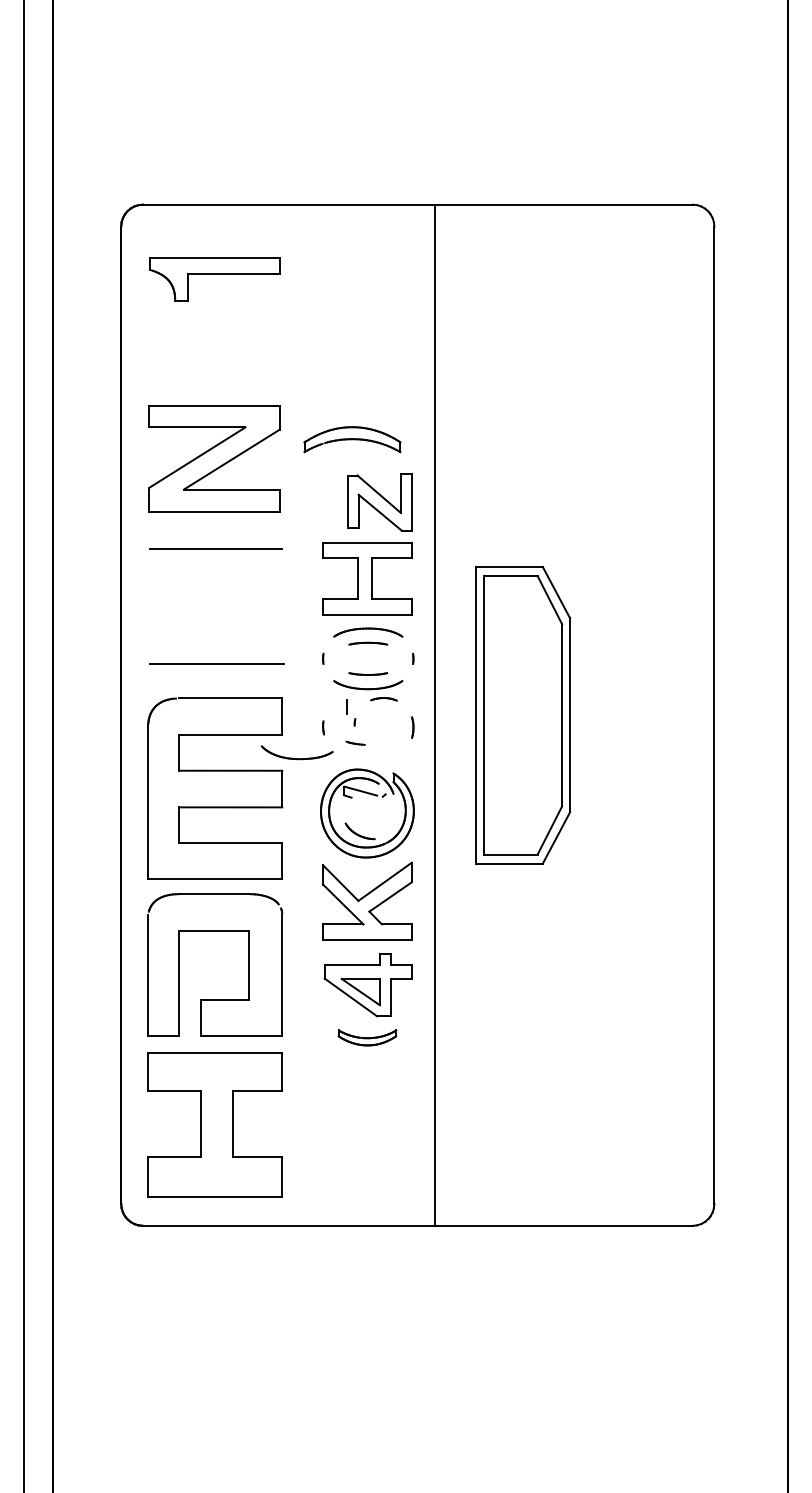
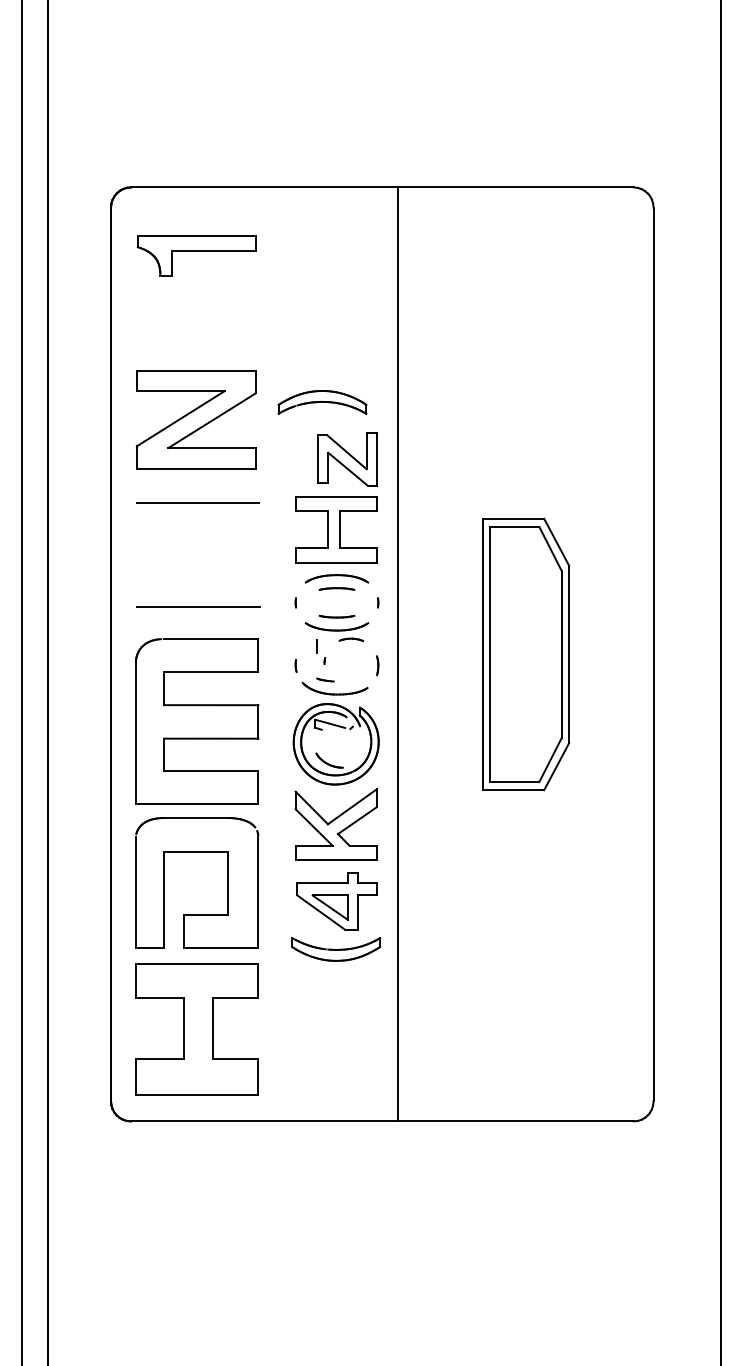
part: (523, 715) -> (526, 654), moved
part: (296, 752) -> (334, 688), moved
part: (367, 1037) -> (336, 949), size x1.67

